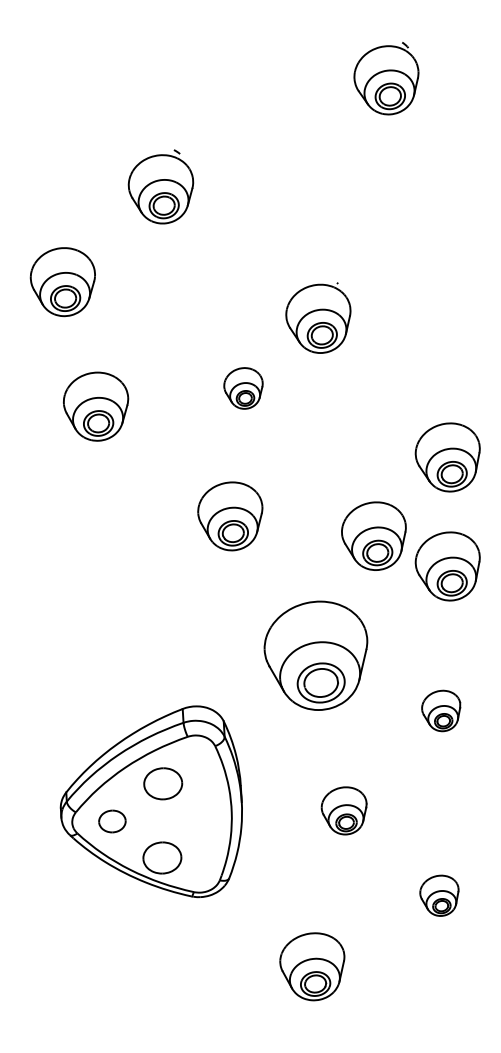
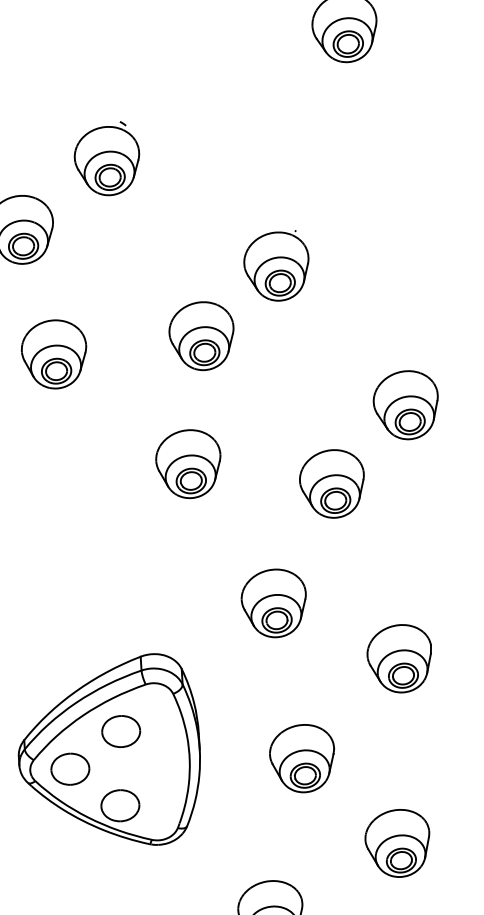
part: (160, 186) -> (106, 158), moved
part: (243, 388) -> (201, 336), size x1.67
part: (447, 566) -> (405, 514), removed
part: (315, 655) -> (273, 603), size x0.62
part: (440, 710) -> (398, 658), size x1.67
part: (344, 810) -> (302, 758), size x1.43
part: (112, 821) -> (70, 769), size x1.43
part: (439, 895) -> (397, 843), size x1.67

